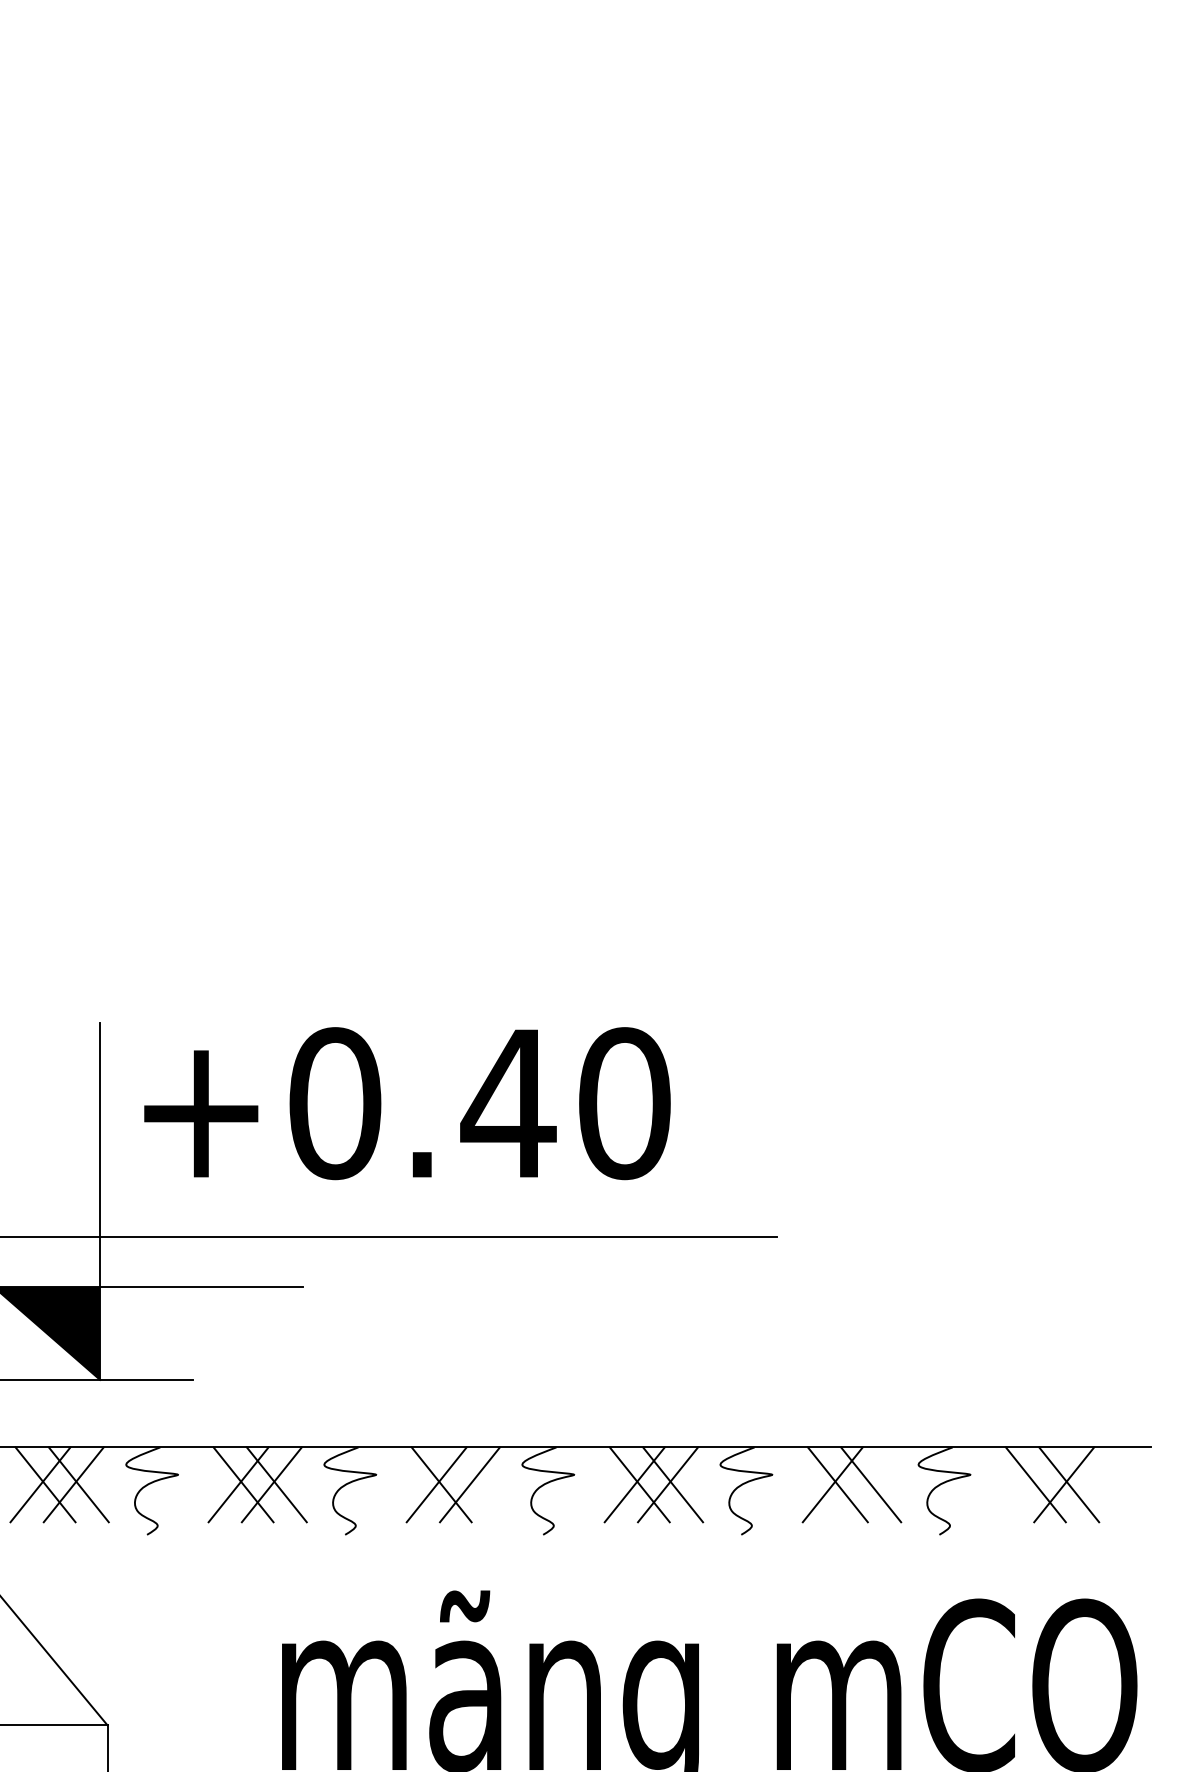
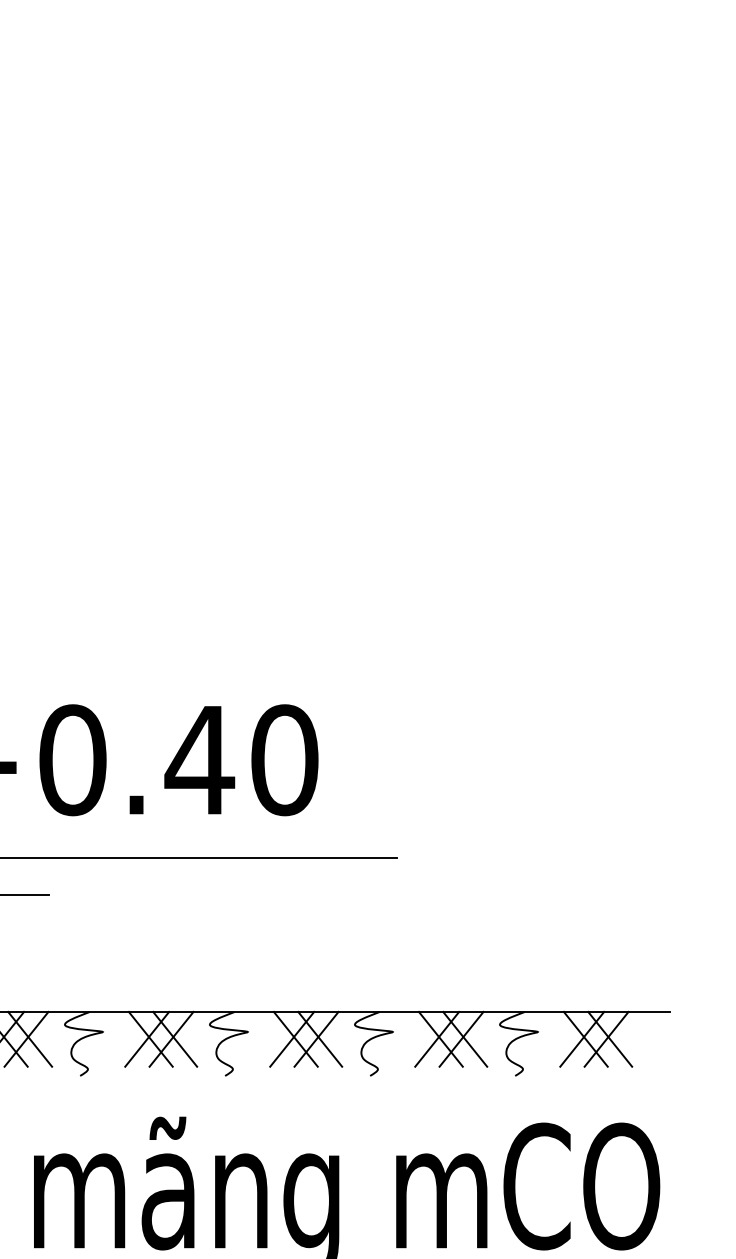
line: (474, 1484) -> (174, 1039), added
line: (866, 1484) -> (461, 1039), added
line: (1030, 1484) -> (581, 1039), added

